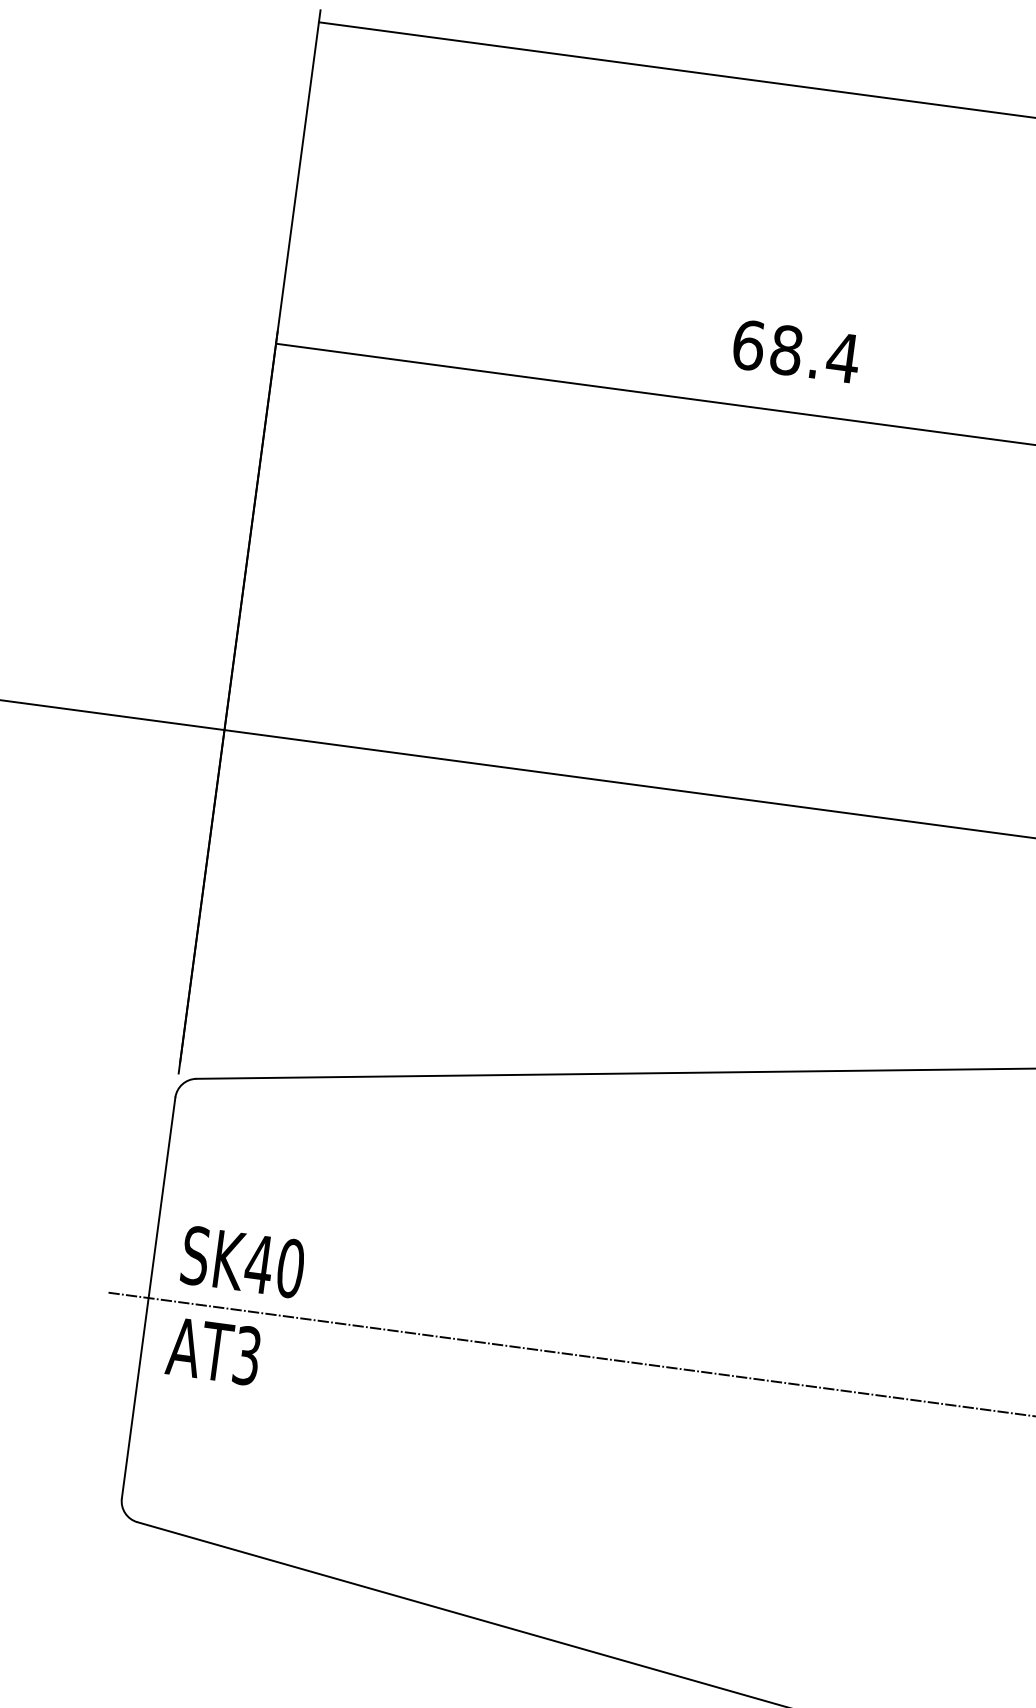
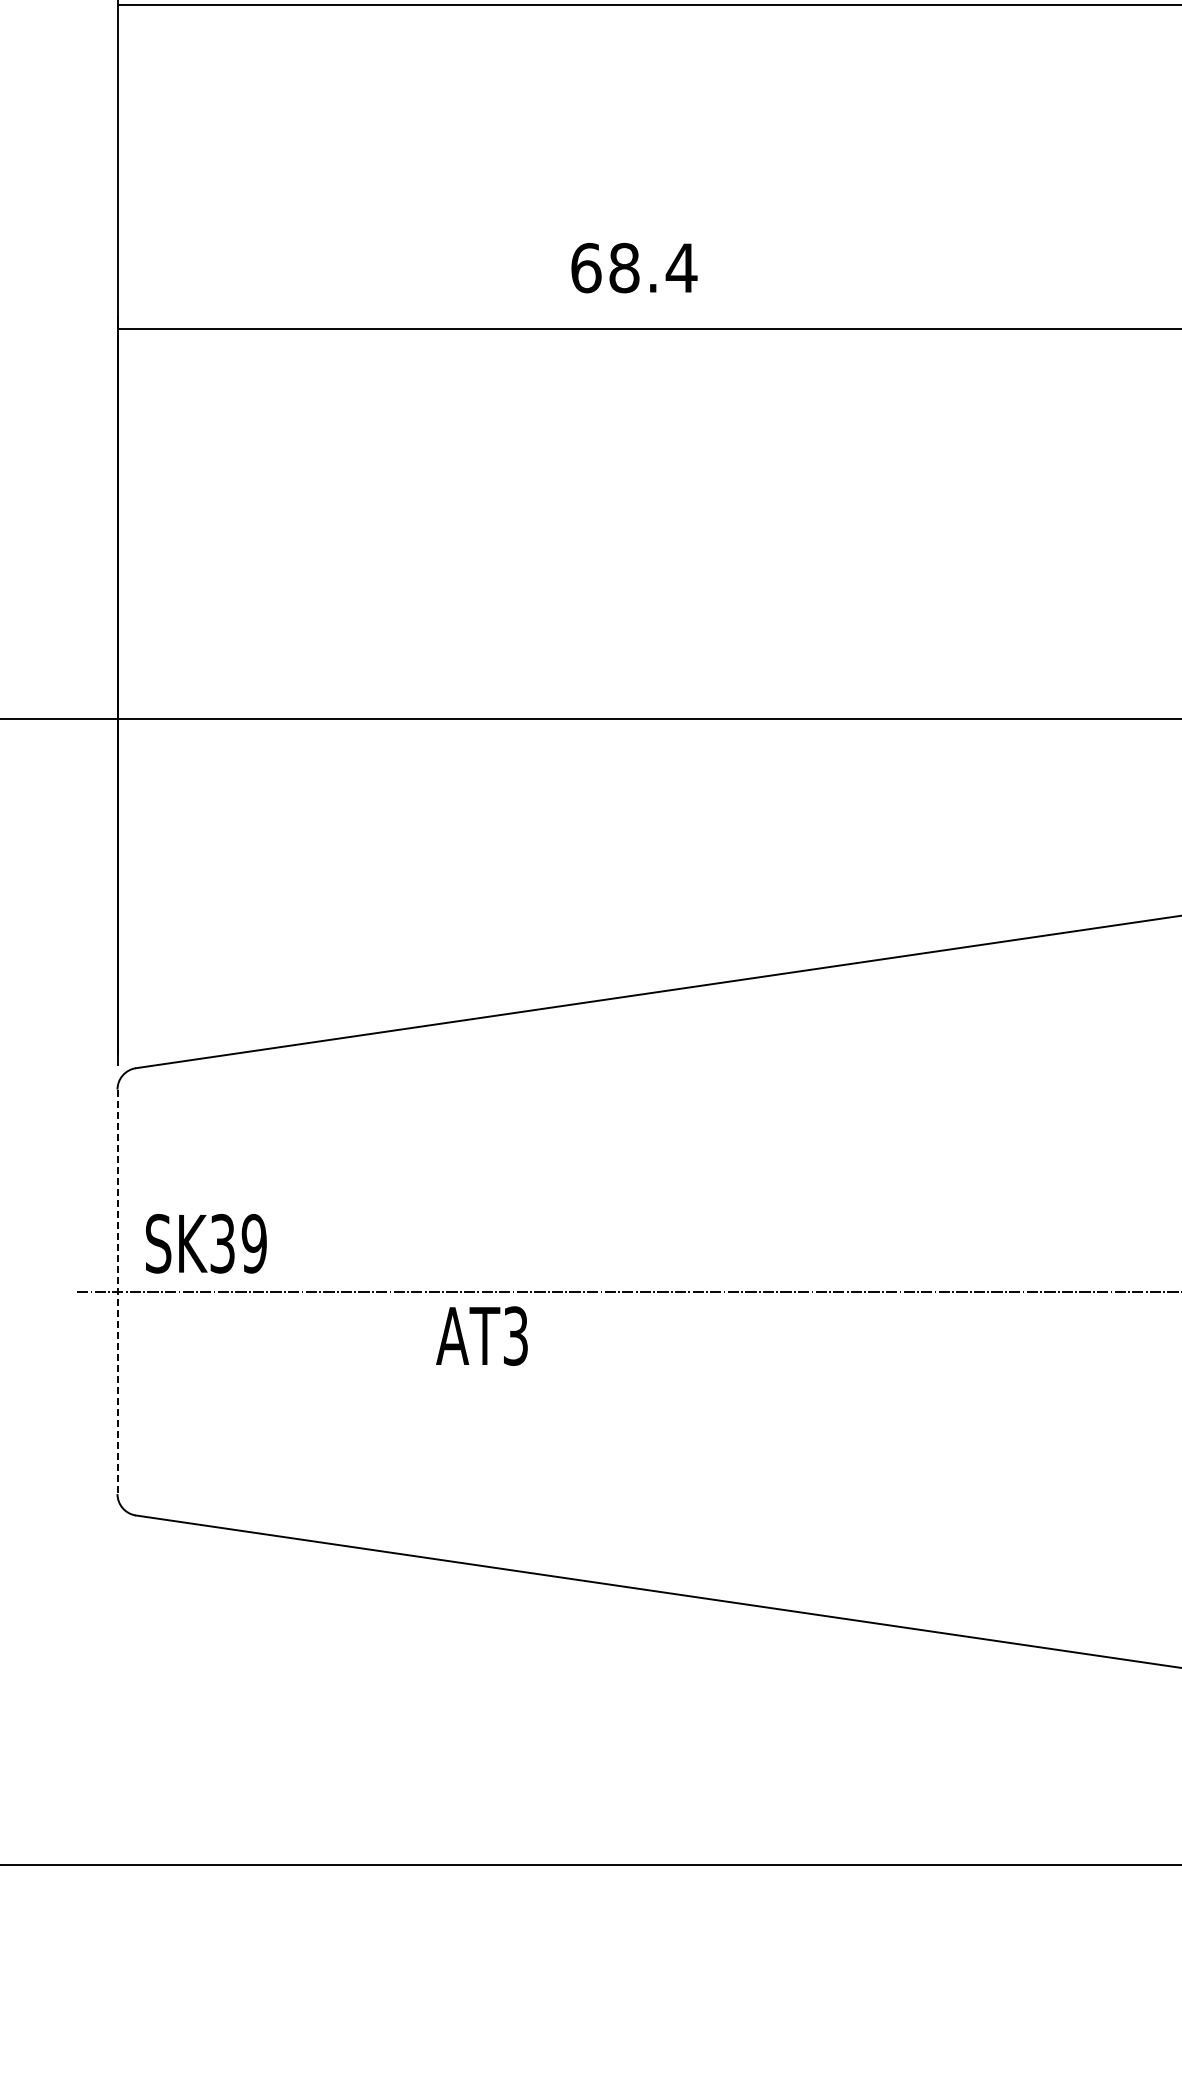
text: (273, 1266) -> (237, 1243), SK40 -> SK39
line: (148, 1298) -> (117, 1292), solid -> dashed
text: (213, 1350) -> (481, 1335), moved

